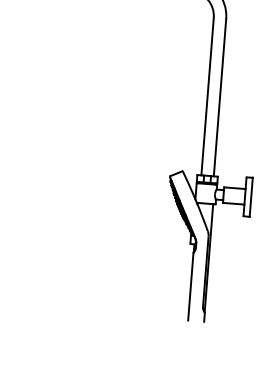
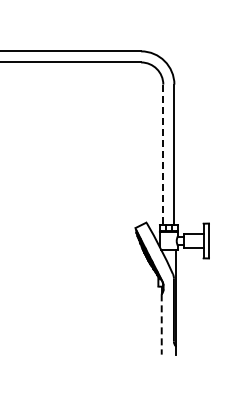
line: (207, 97) -> (163, 155), solid -> dashed
line: (190, 286) -> (161, 324), solid -> dashed

